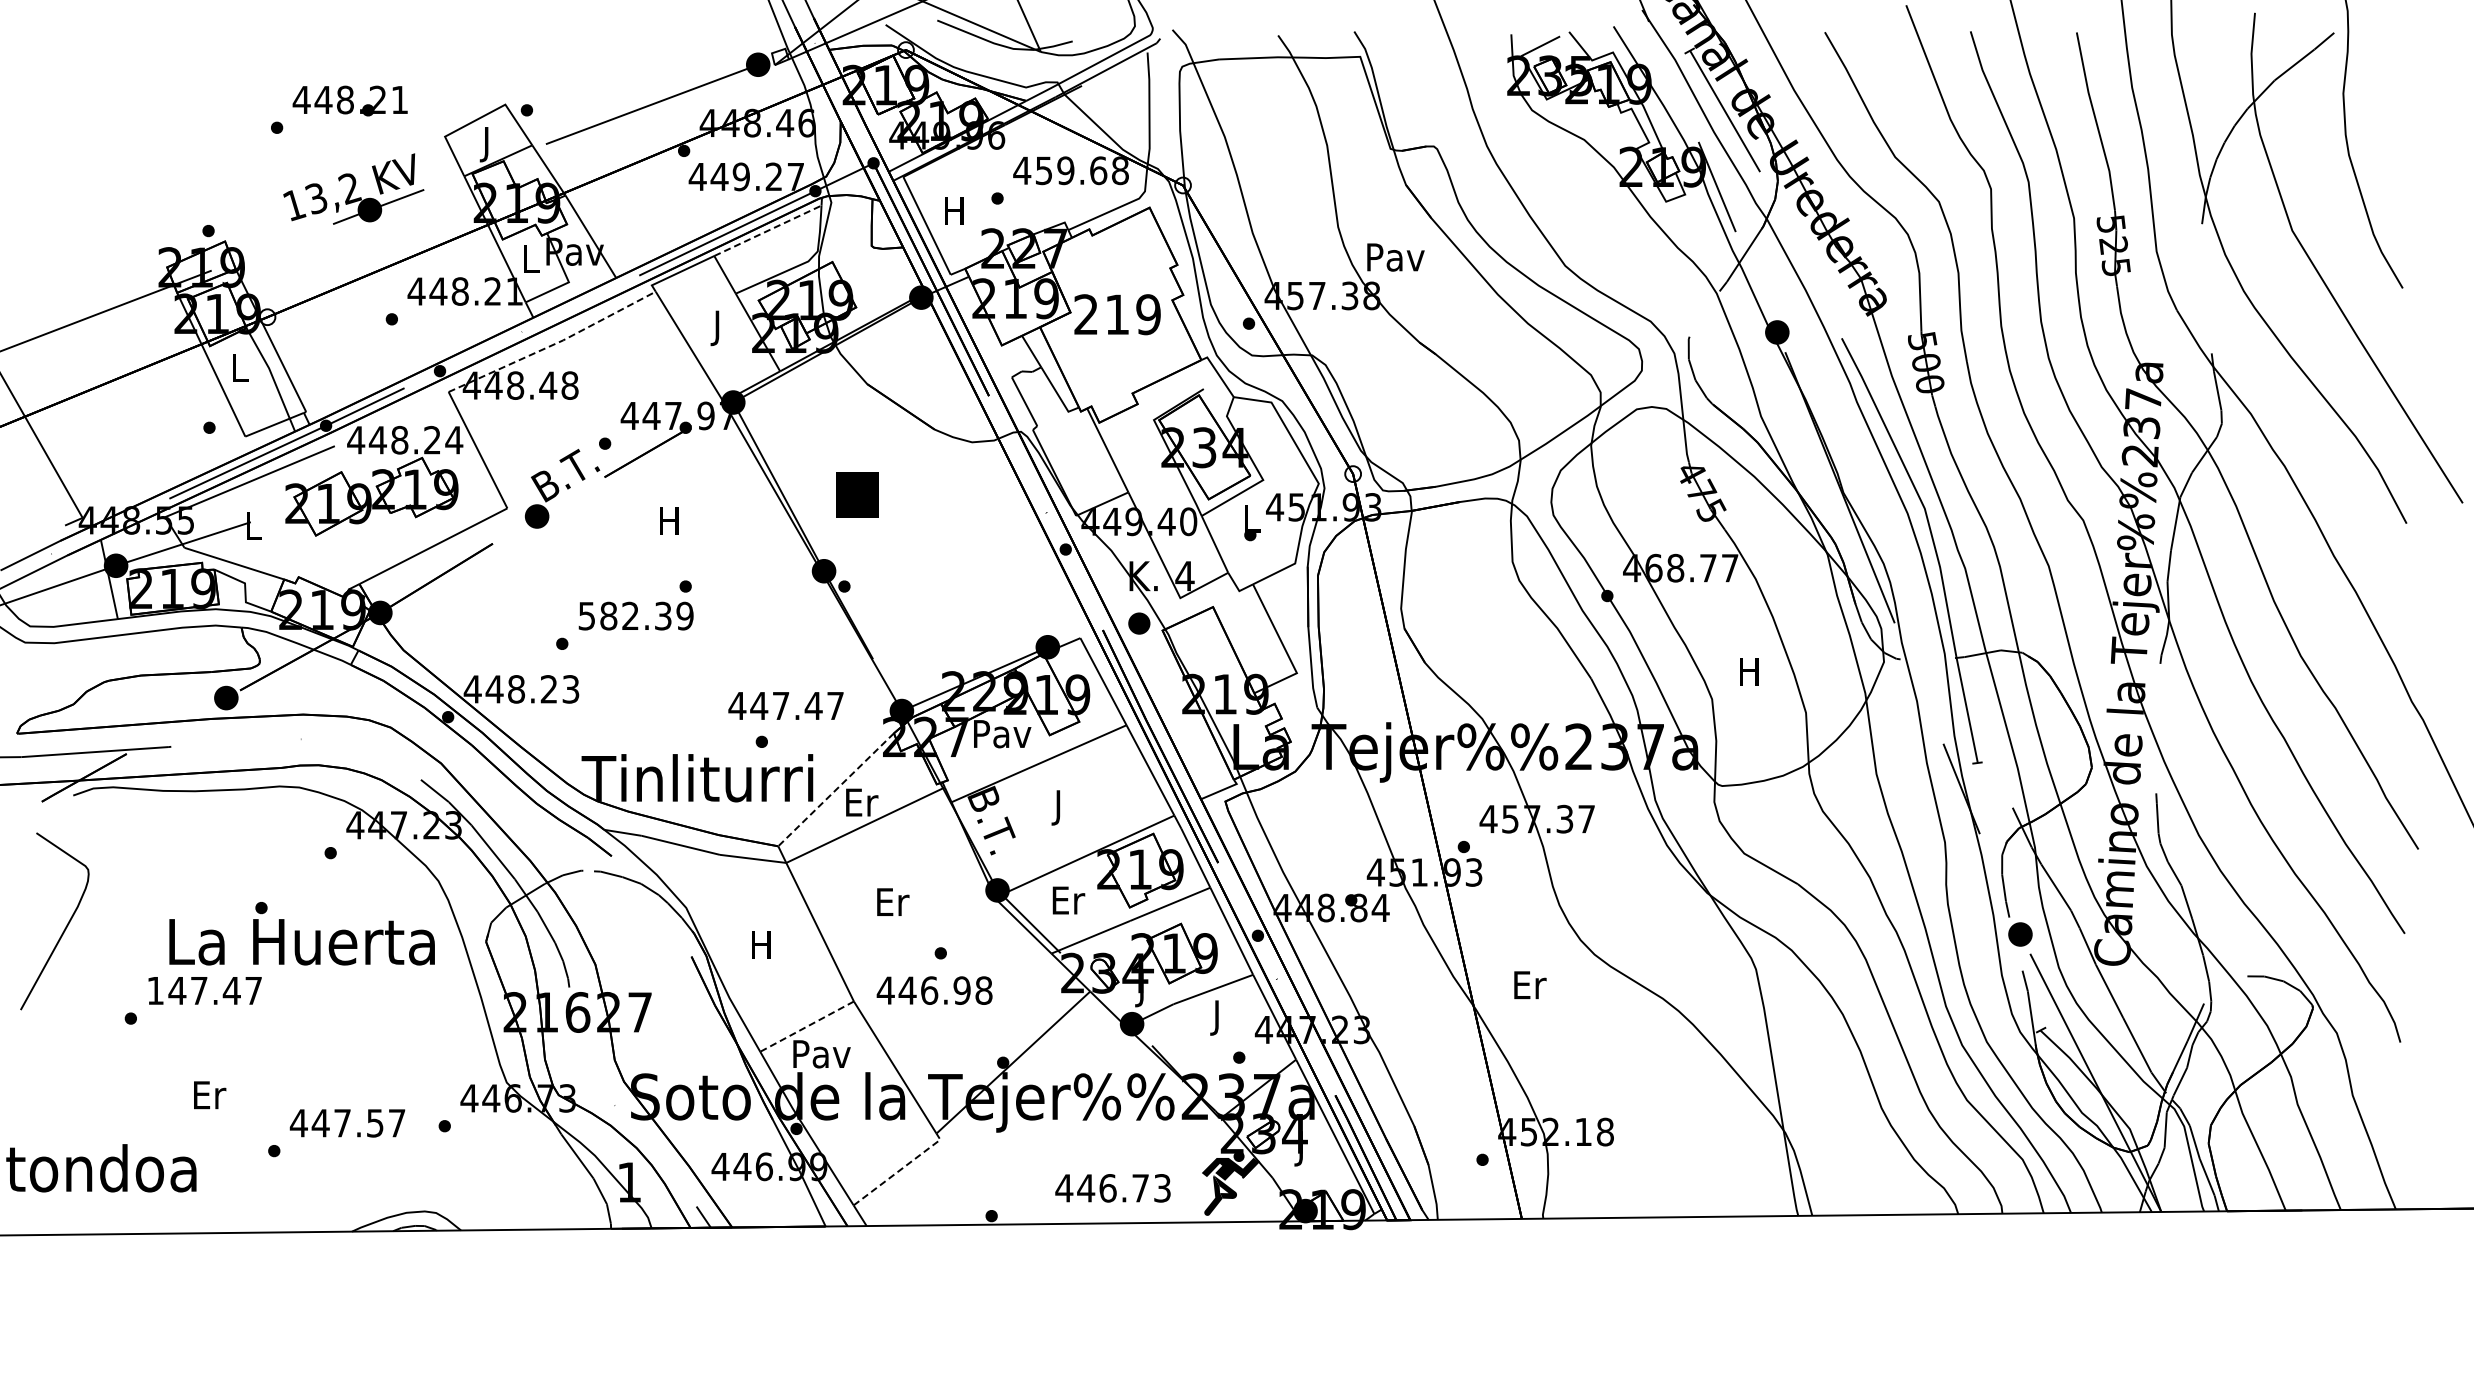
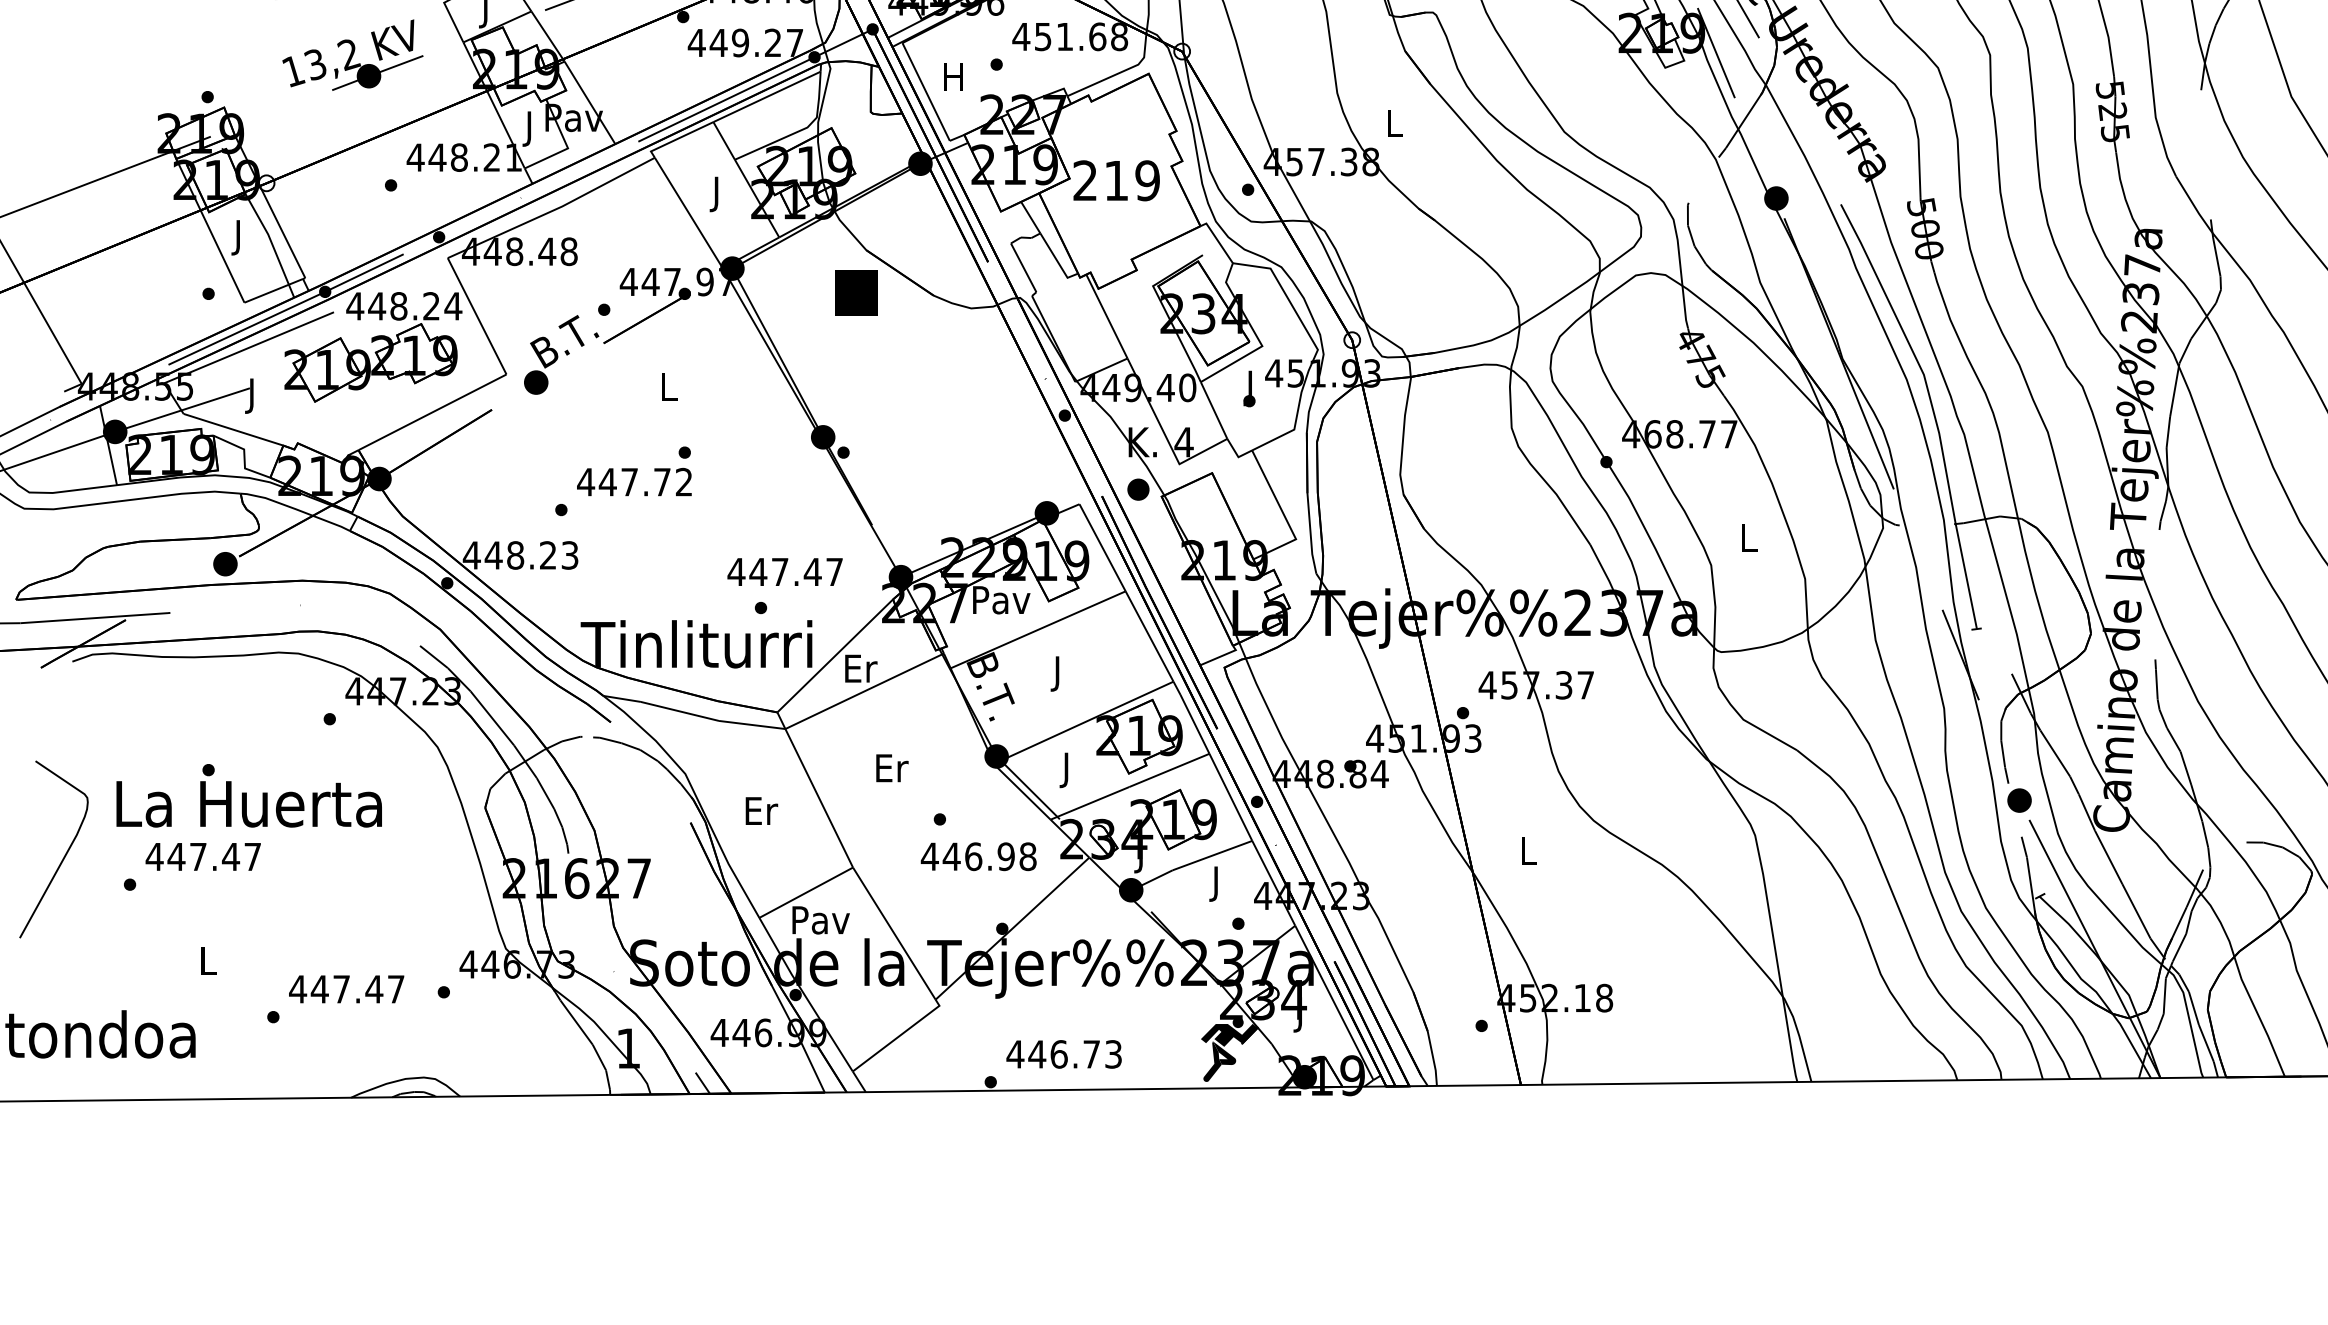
text: (1065, 170) -> (1064, 36), 459.68 -> 451.68
line: (768, 230) -> (767, 96), dashed -> solid
text: (1395, 257) -> (1394, 123), Pav -> L
text: (531, 262) -> (530, 128), L -> J
line: (554, 344) -> (553, 210), dashed -> solid
text: (240, 371) -> (239, 237), L -> J
text: (857, 494) -> (856, 292), moved
text: (669, 520) -> (668, 386), H -> L
text: (1252, 522) -> (1251, 388), L -> J
text: (253, 529) -> (252, 395), L -> J
text: (635, 615) -> (634, 481), 582.39 -> 447.72
text: (1749, 671) -> (1748, 537), H -> L
line: (836, 789) -> (835, 655), dashed -> solid
text: (1068, 903) -> (1067, 769), Er -> J
curve: (65, 926) -> (64, 854), moved
text: (301, 933) -> (248, 795), moved
text: (762, 944) -> (761, 810), H -> Er
text: (1530, 985) -> (1529, 851), Er -> L
text: (155, 990) -> (154, 856), 147.47 -> 447.47
text: (934, 990) -> (978, 856), moved
line: (806, 1026) -> (805, 892), dashed -> solid
text: (210, 1095) -> (209, 961), Er -> L
text: (375, 1123) -> (374, 989), 447.57 -> 447.47
line: (900, 1169) -> (899, 1035), dashed -> solid
text: (1112, 1188) -> (1063, 1054), moved

